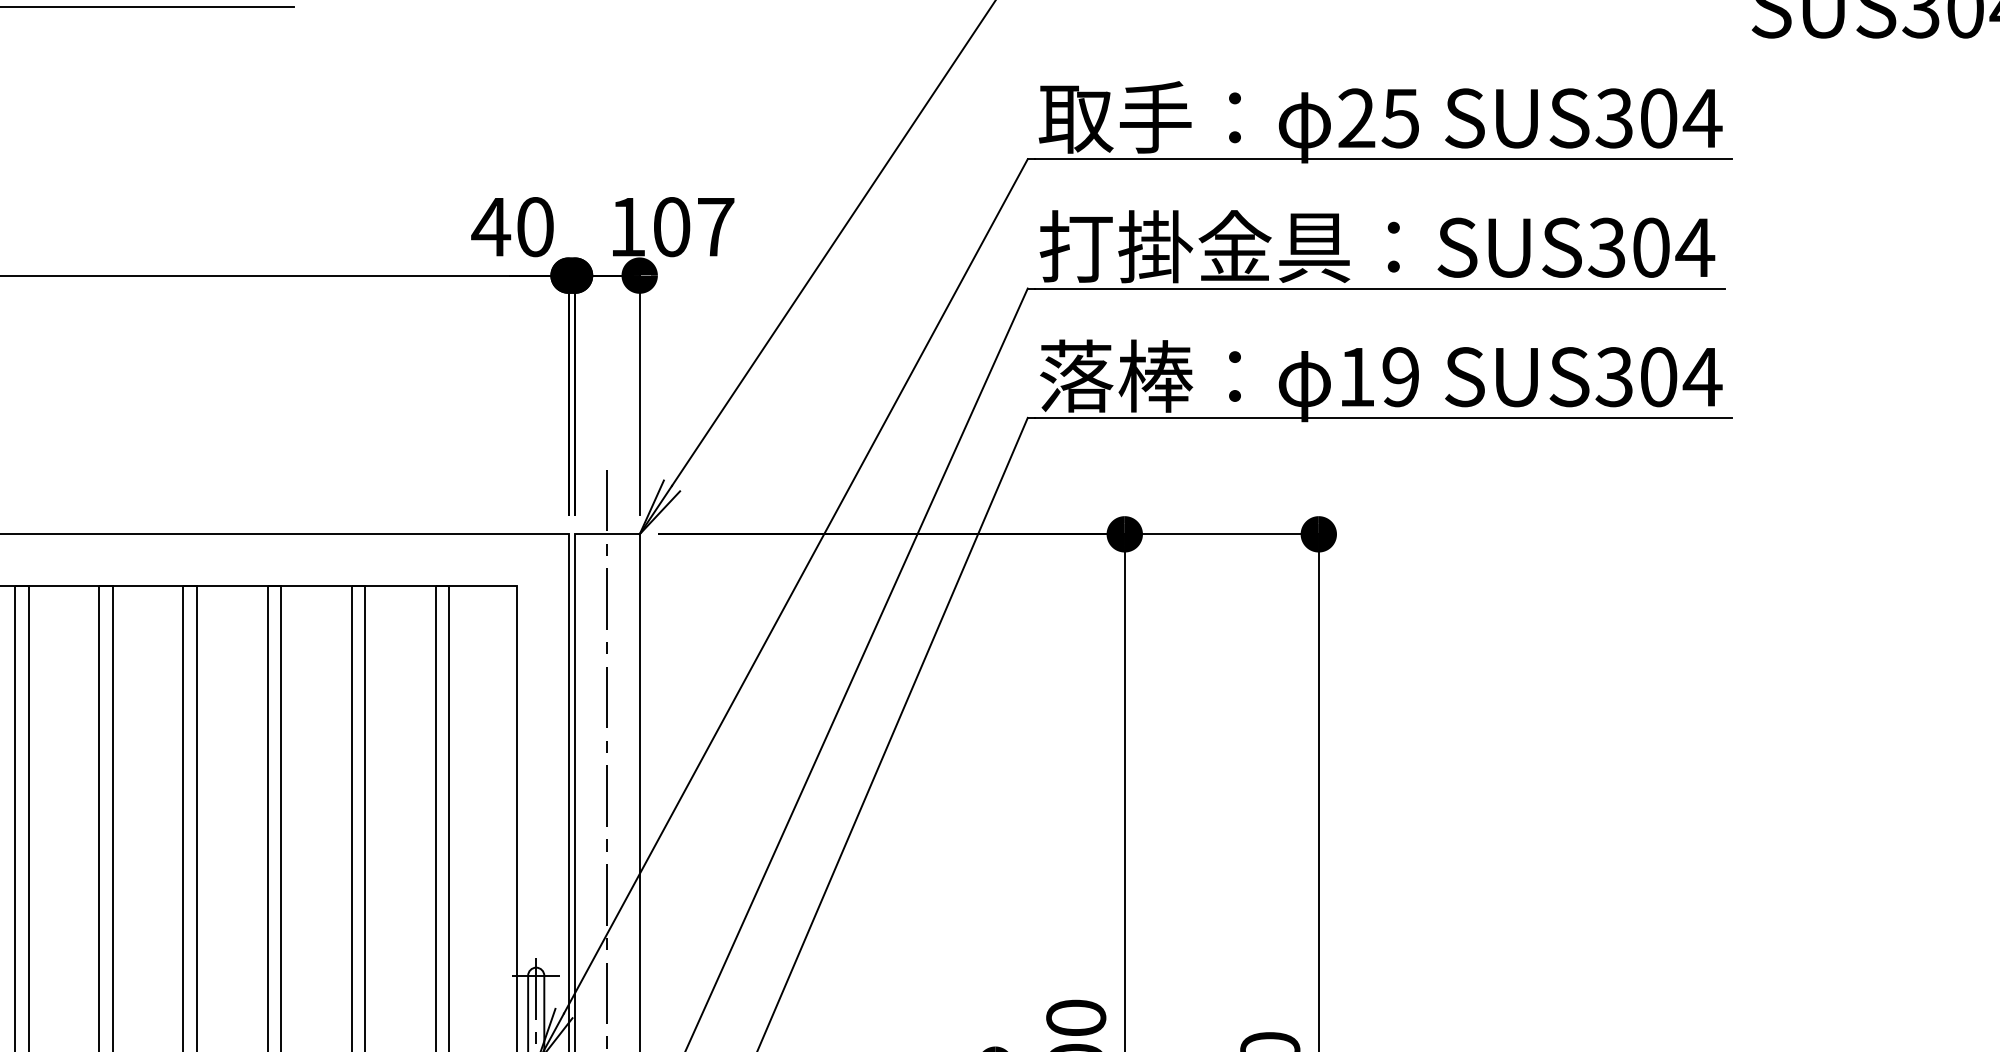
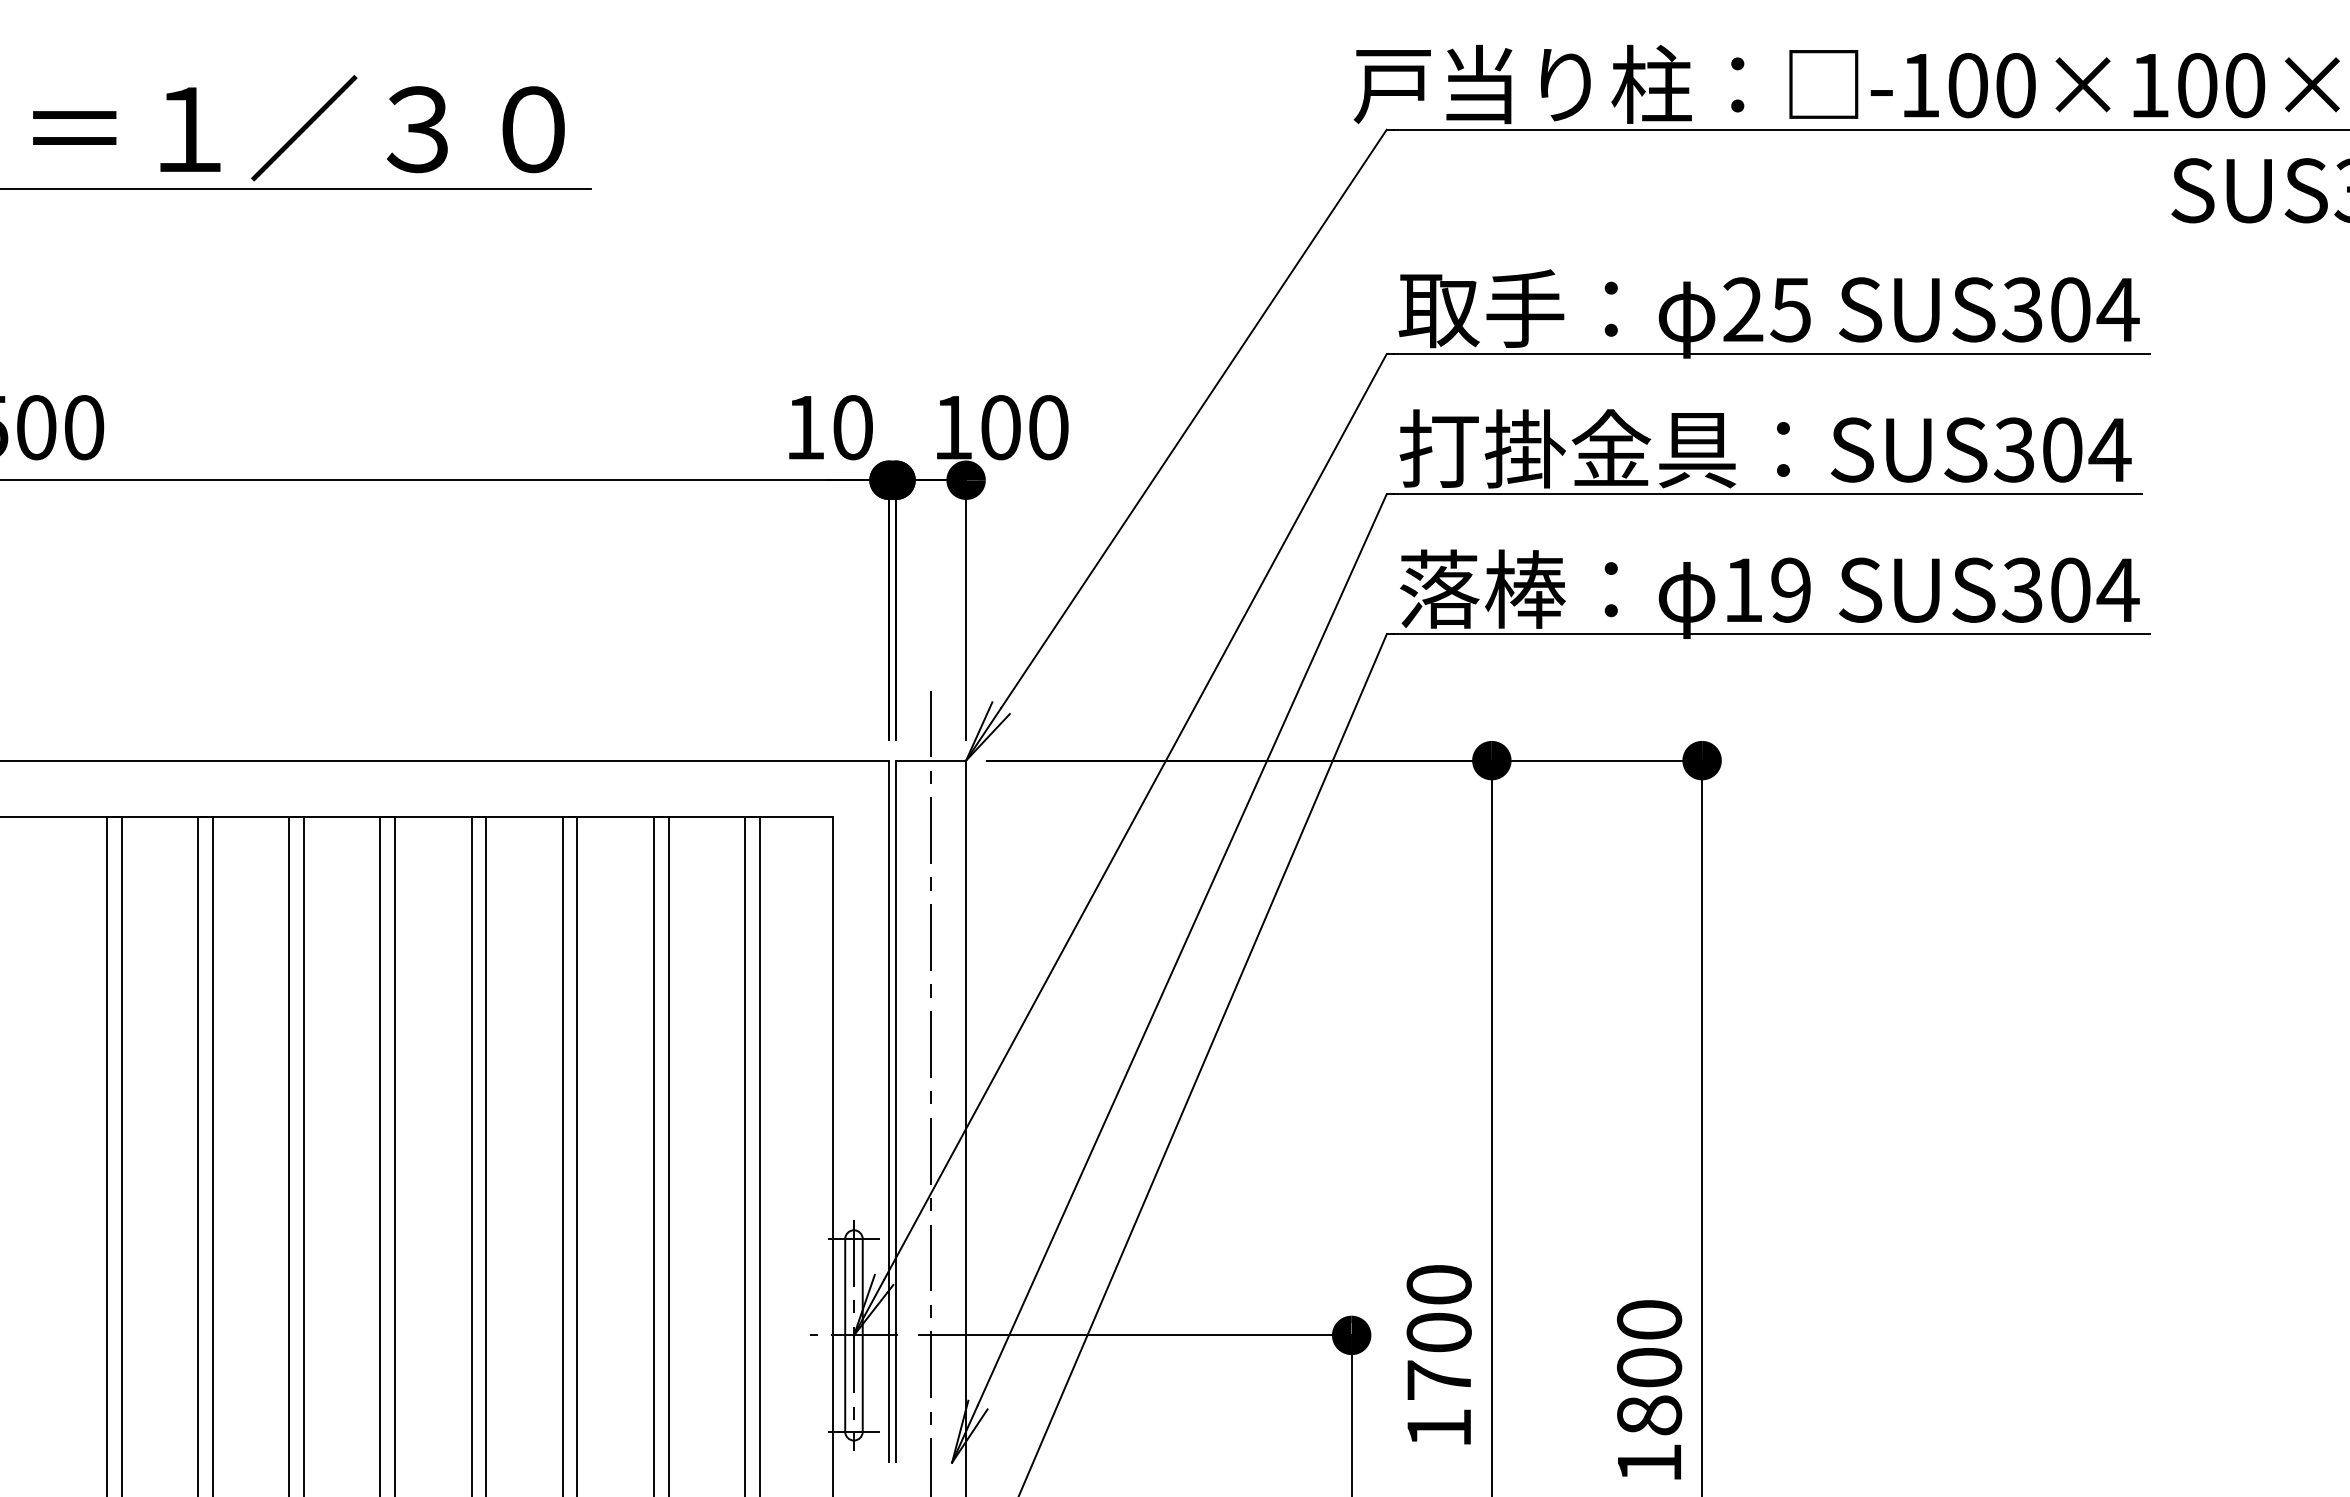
text: (490, 226) -> (804, 427), 40 -> 10
text: (715, 226) -> (1048, 427), 107 -> 100

